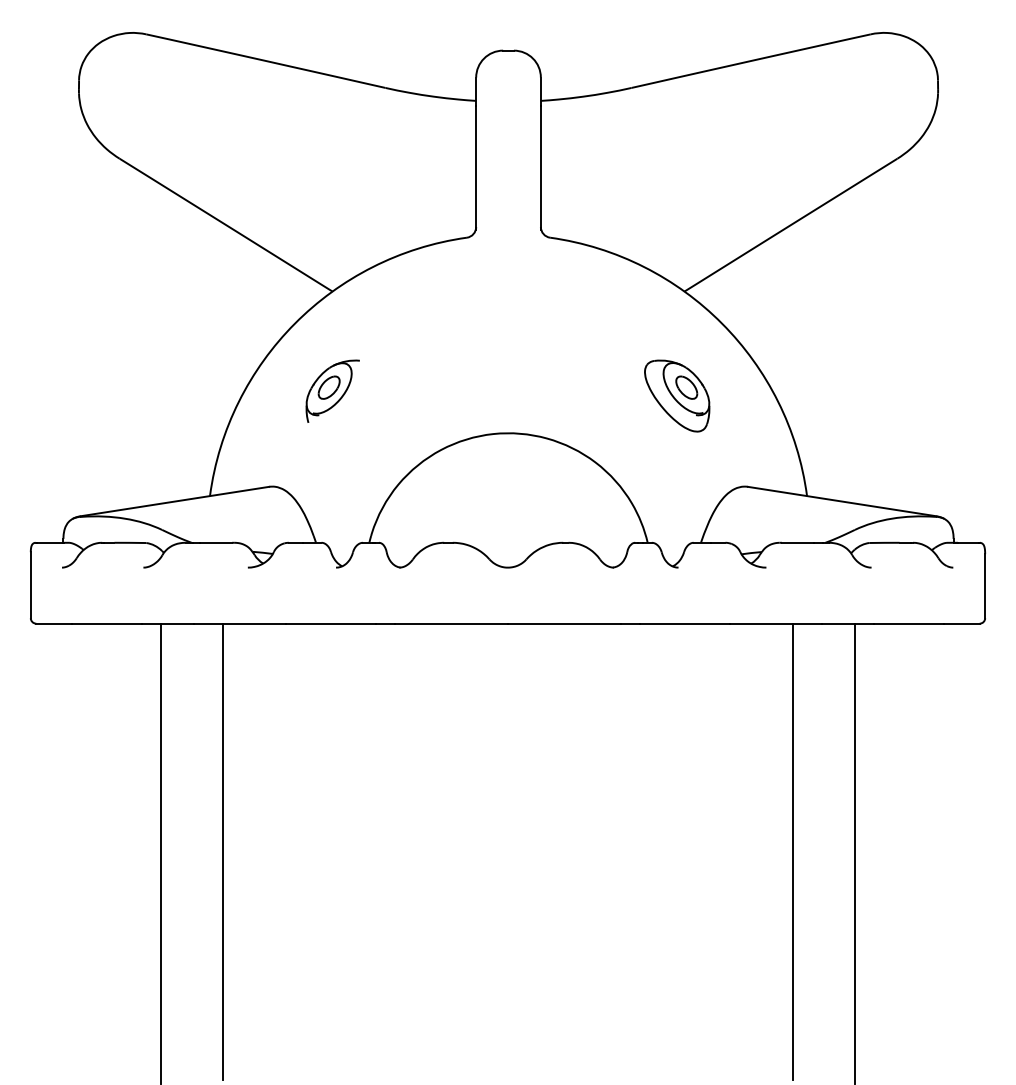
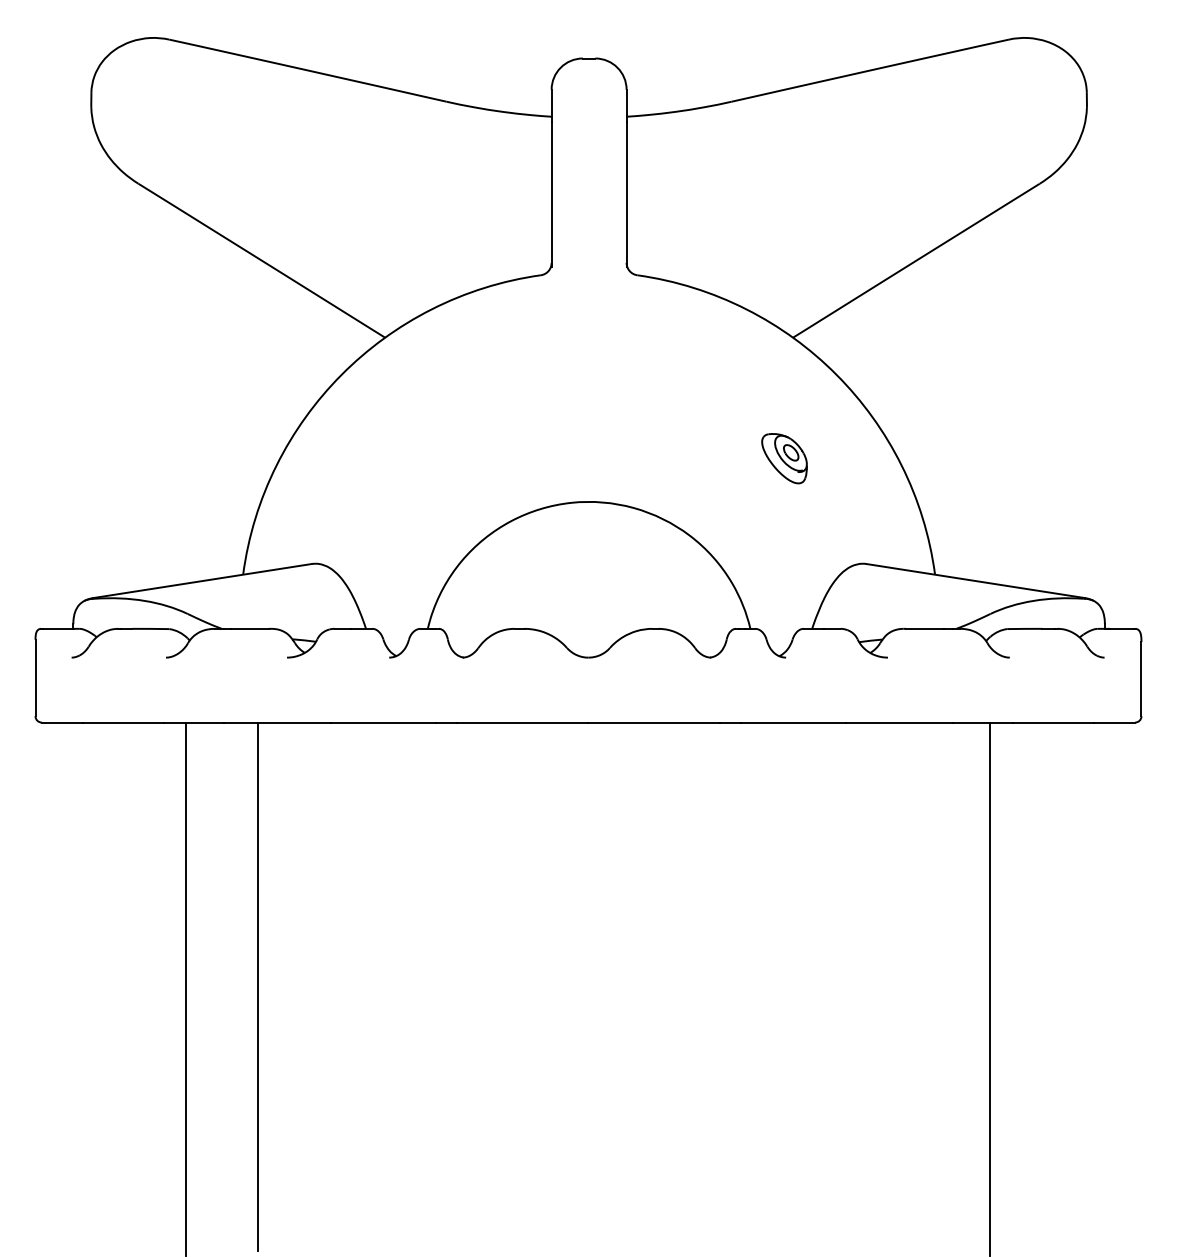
part: (332, 390) -> (385, 452), removed
part: (677, 395) -> (784, 458), size x0.6
line: (792, 851) -> (918, 986), removed

